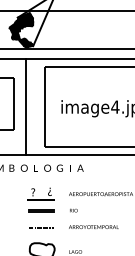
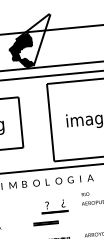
line: (25, 106) -> (32, 123), removed
line: (41, 210) -> (46, 223), moved
text: (73, 210) -> (85, 194), moved

